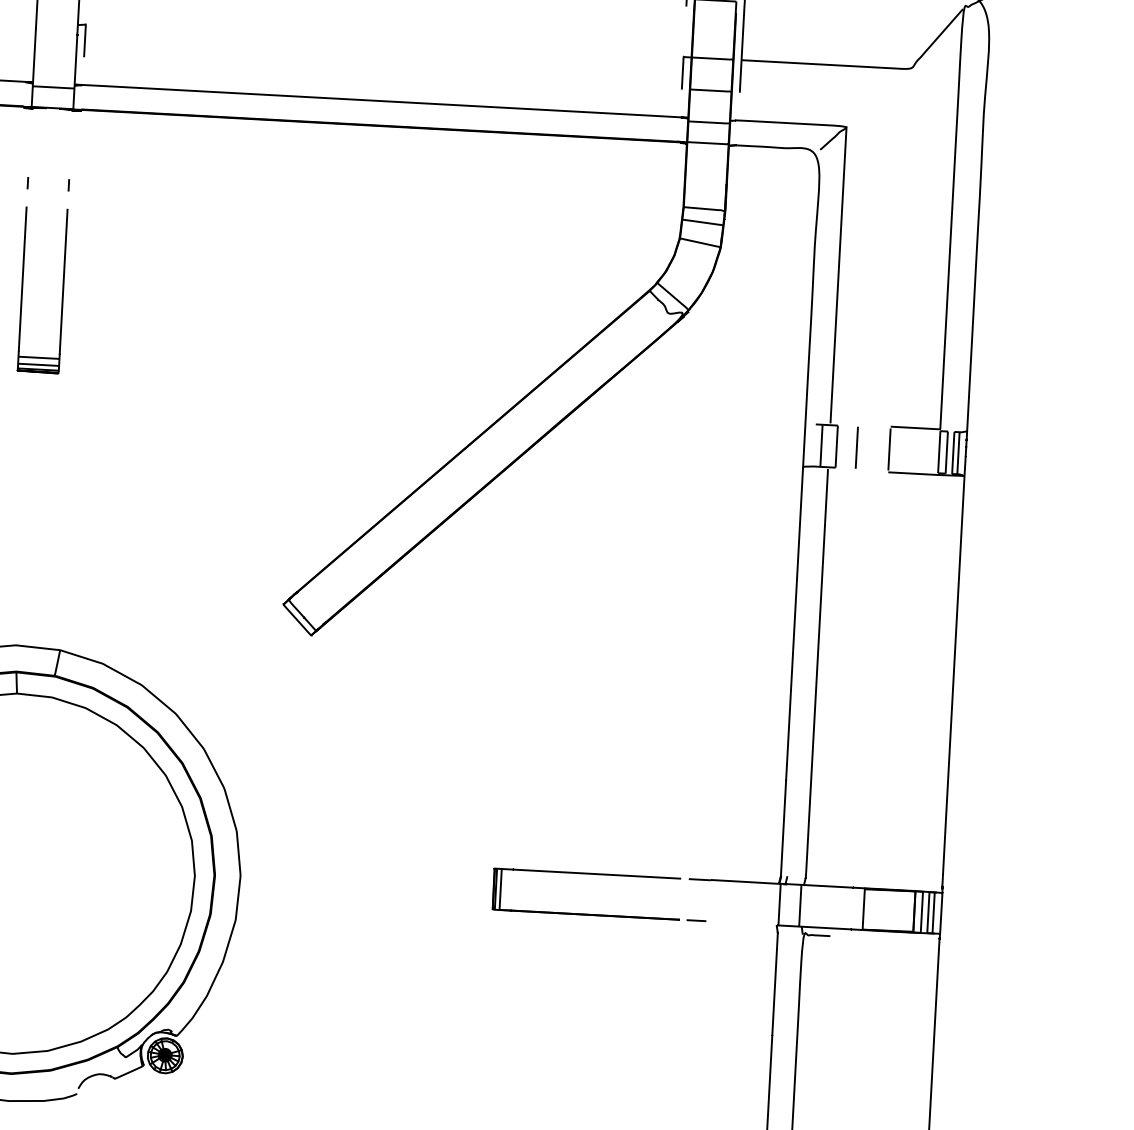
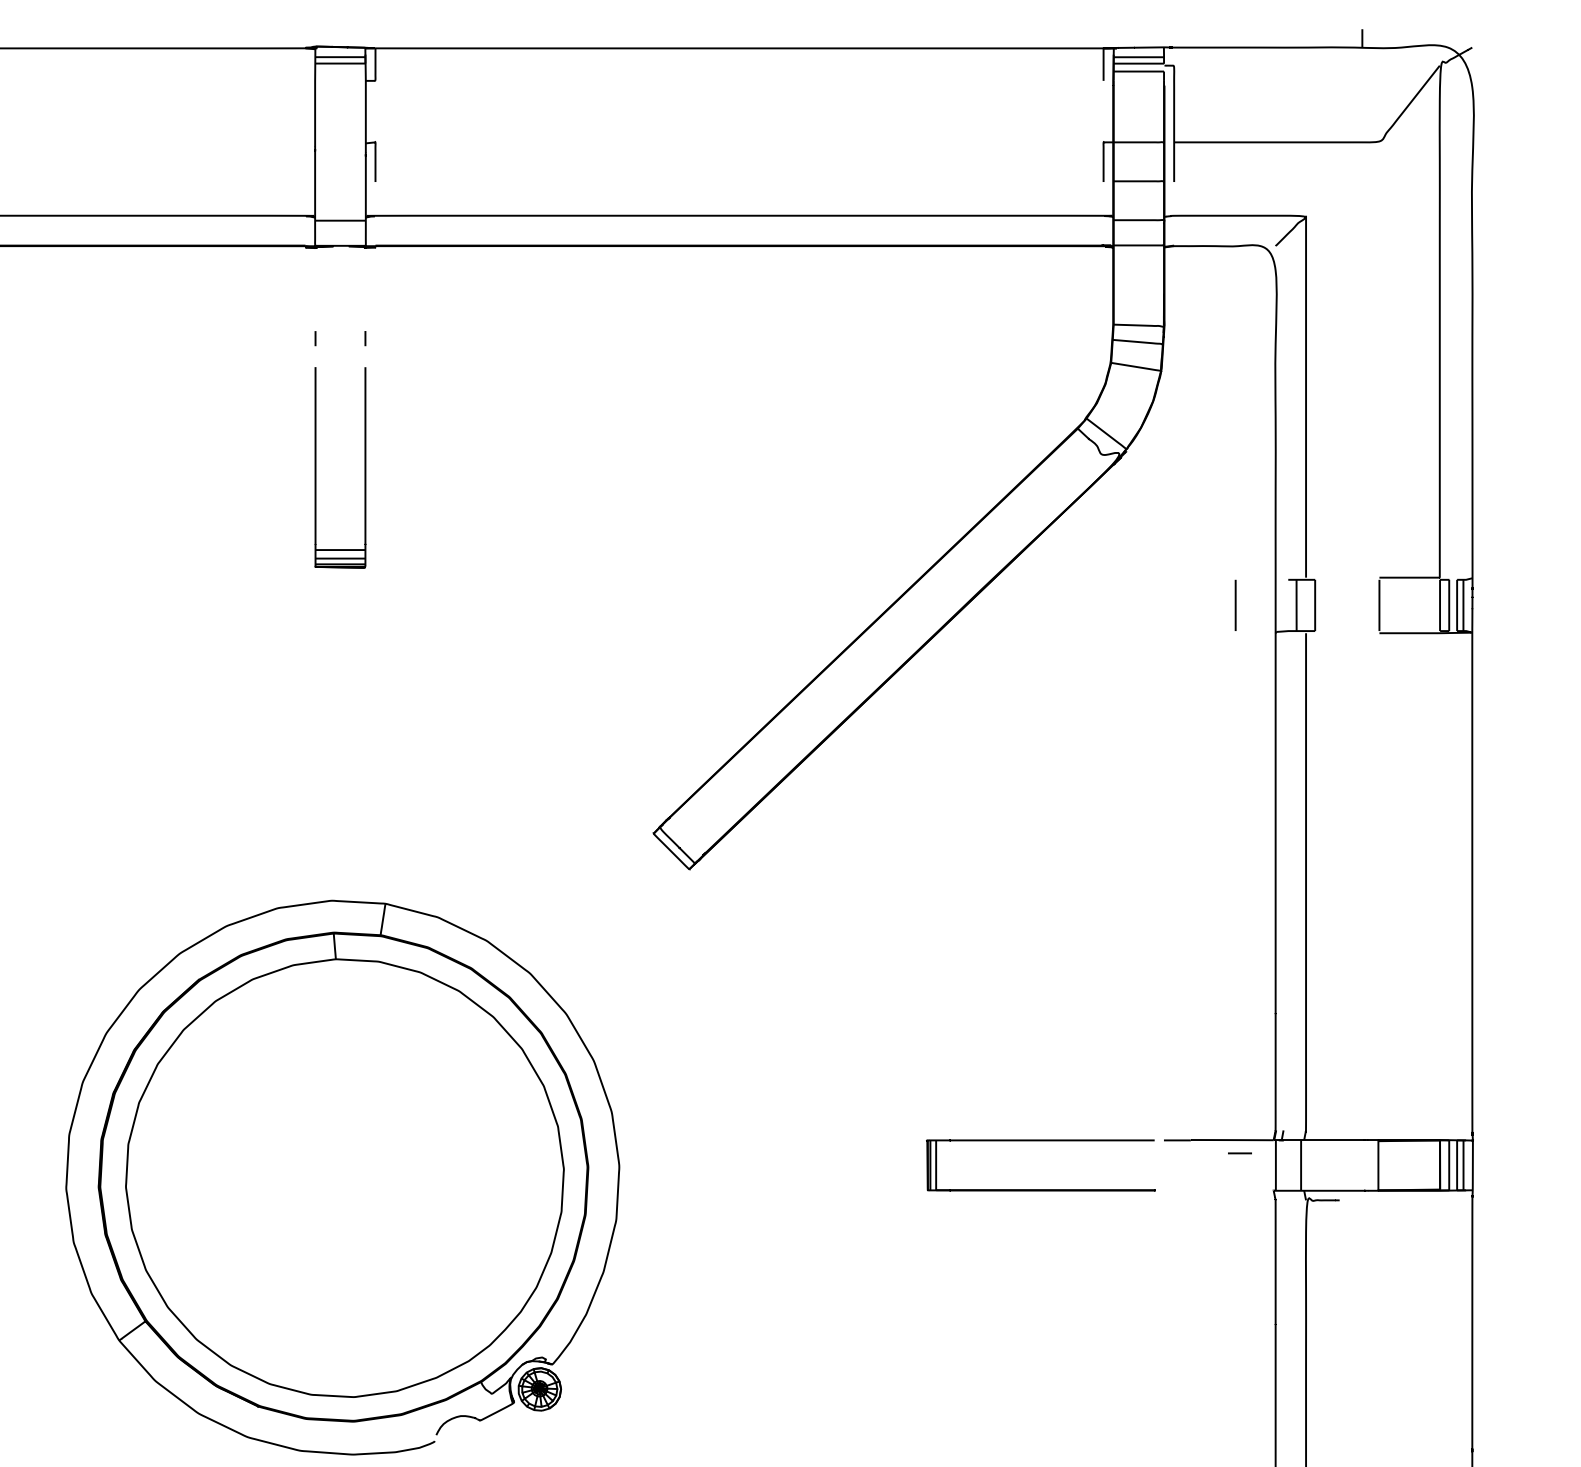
line: (856, 446) -> (1235, 604), moved
line: (696, 920) -> (1239, 1153), moved

